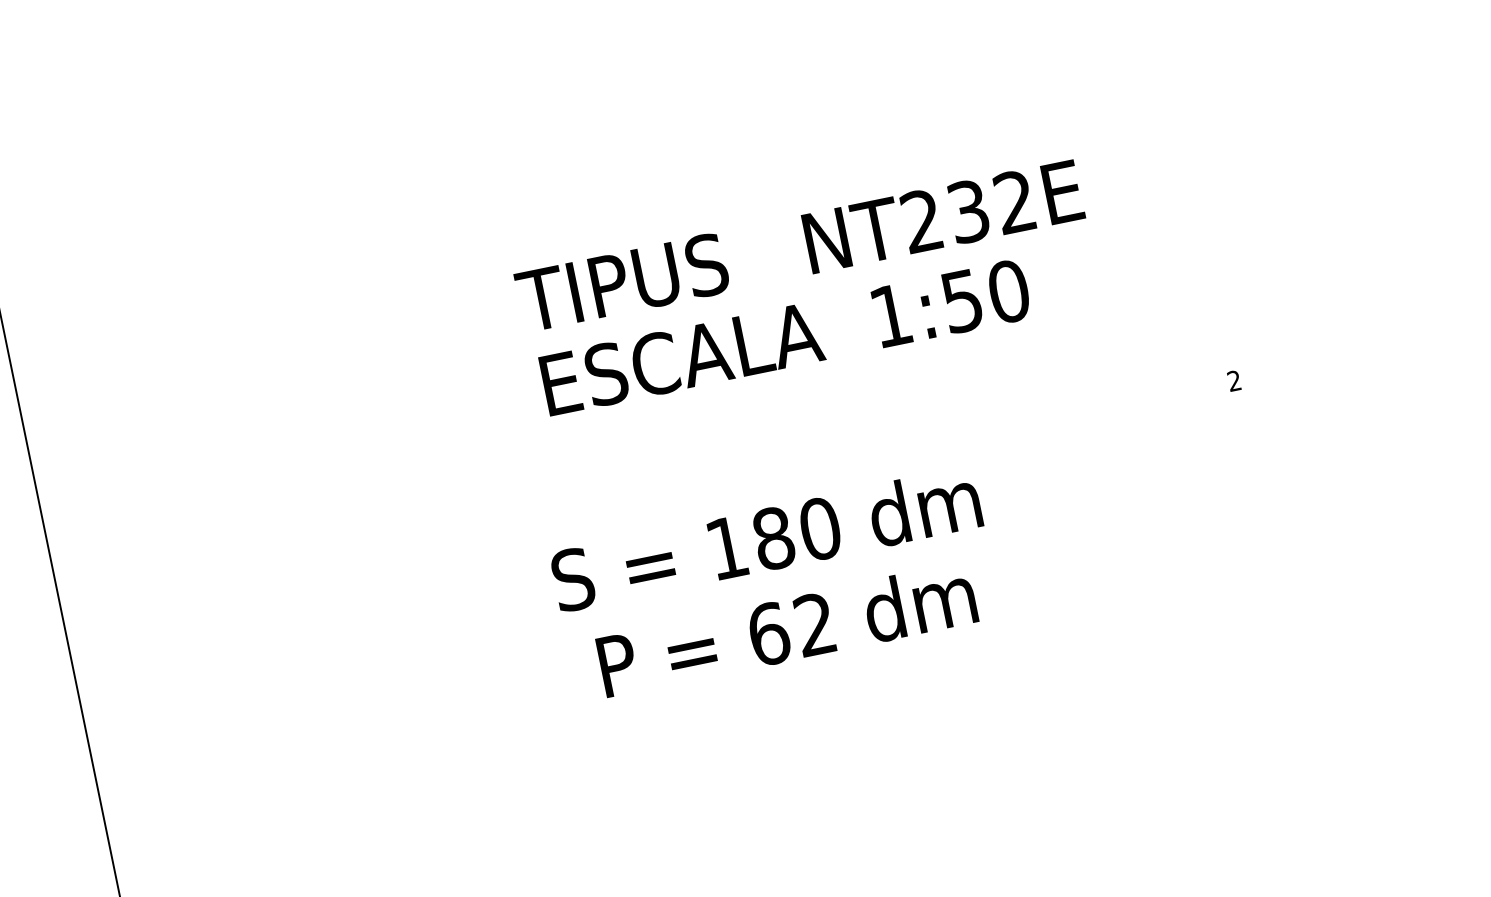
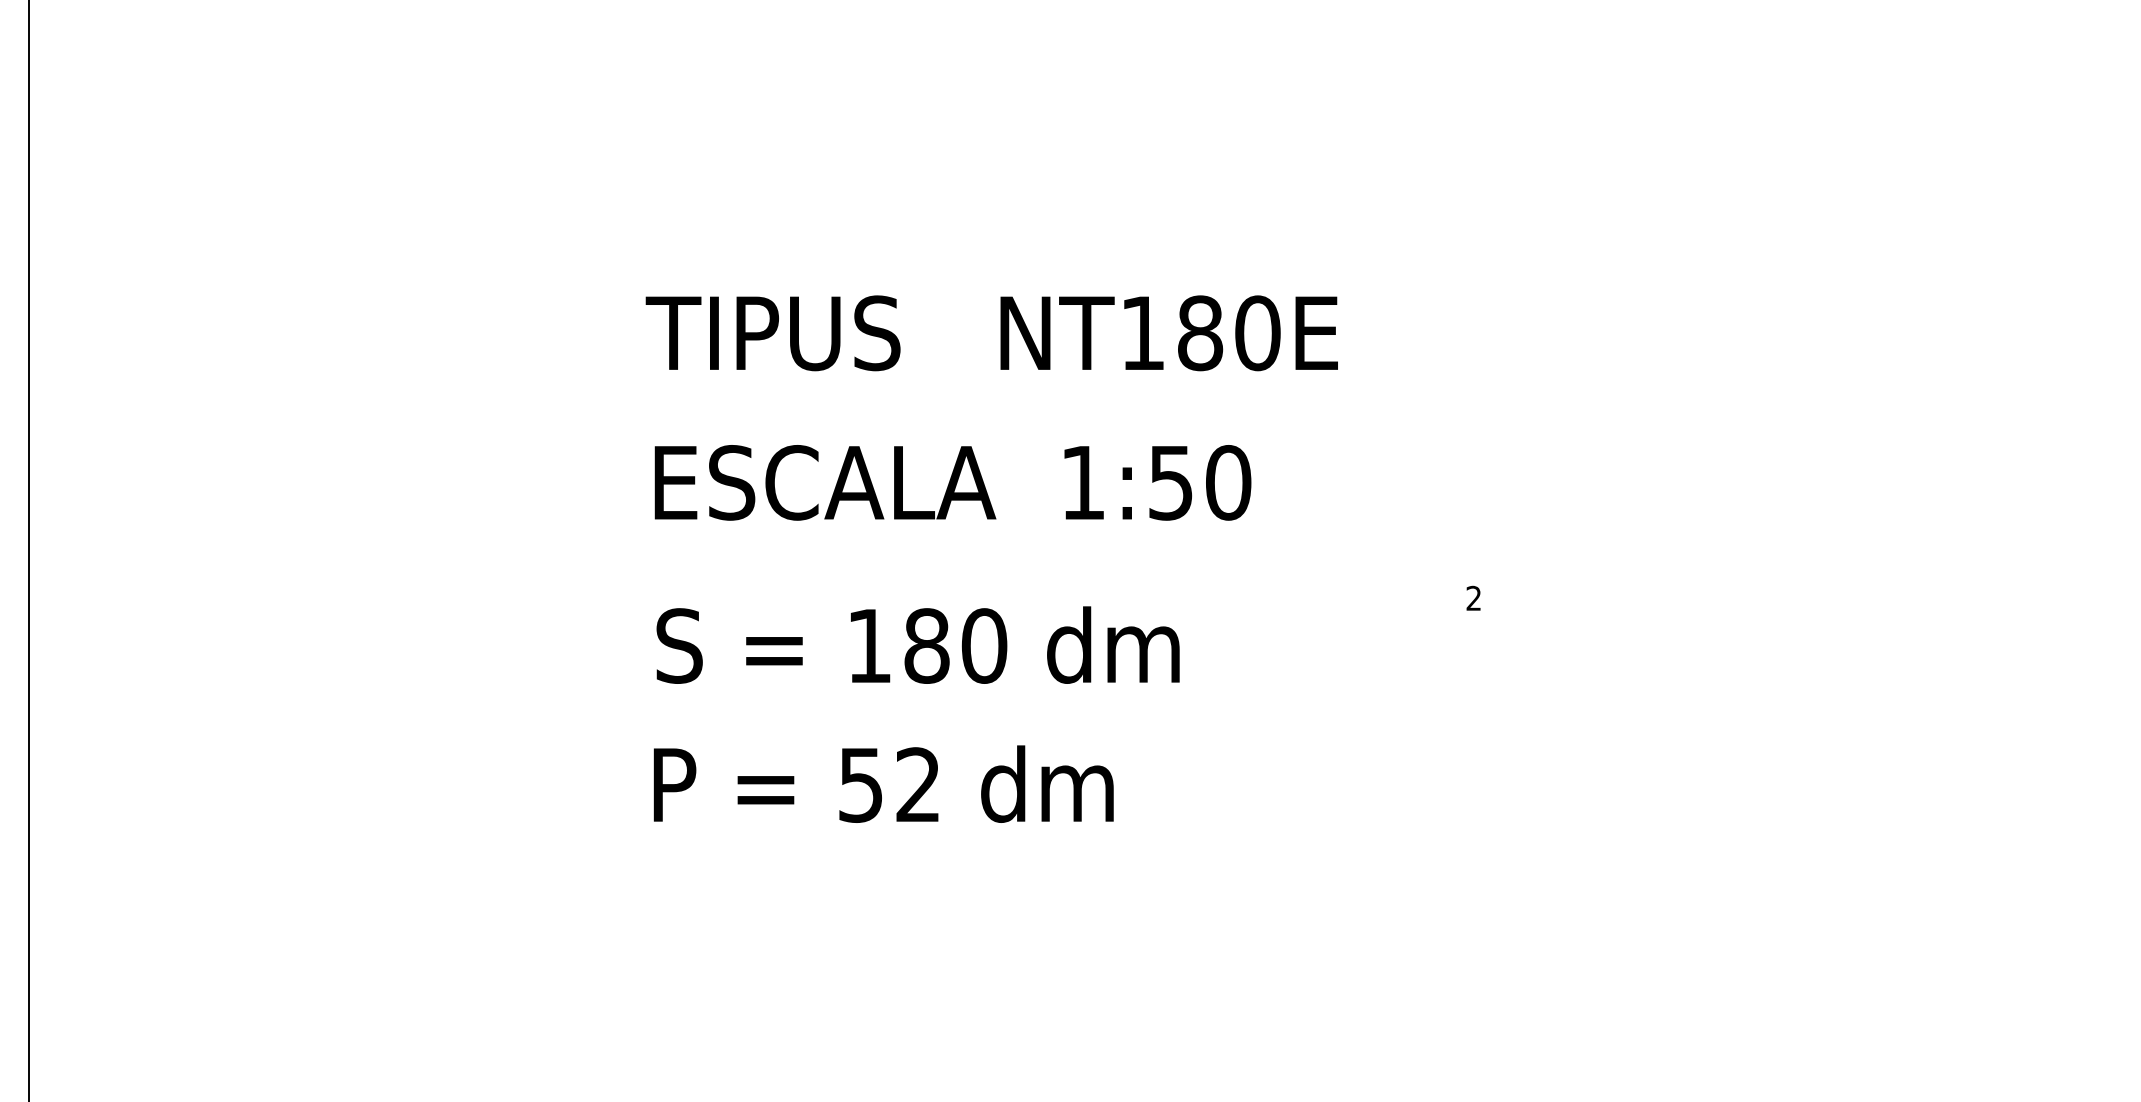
text: (968, 211) -> (1200, 333), NT232E -> NT180E
text: (785, 337) -> (952, 482), moved
text: (765, 538) -> (917, 644), moved
text: (769, 633) -> (861, 784), 62 -> 52

